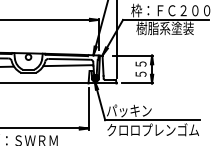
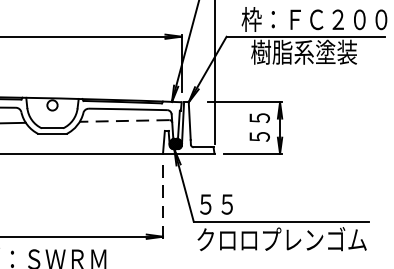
line: (67, 65) -> (124, 120), solid -> dashed
line: (88, 108) -> (162, 199), solid -> dashed
text: (129, 110) -> (238, 203), パッキン -> ５５

